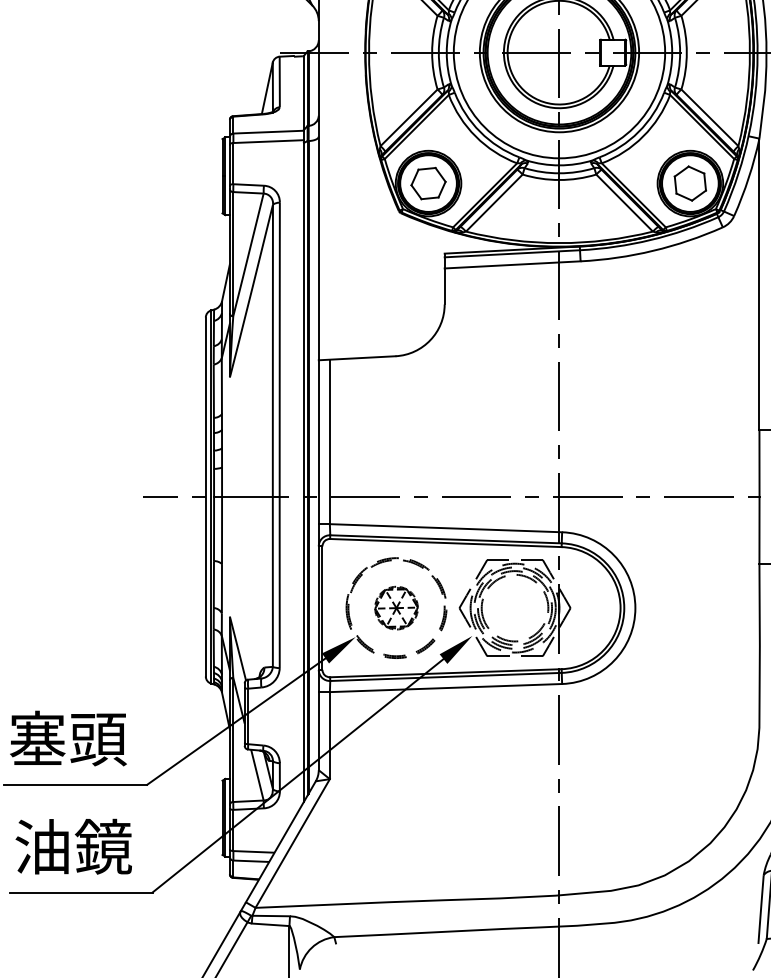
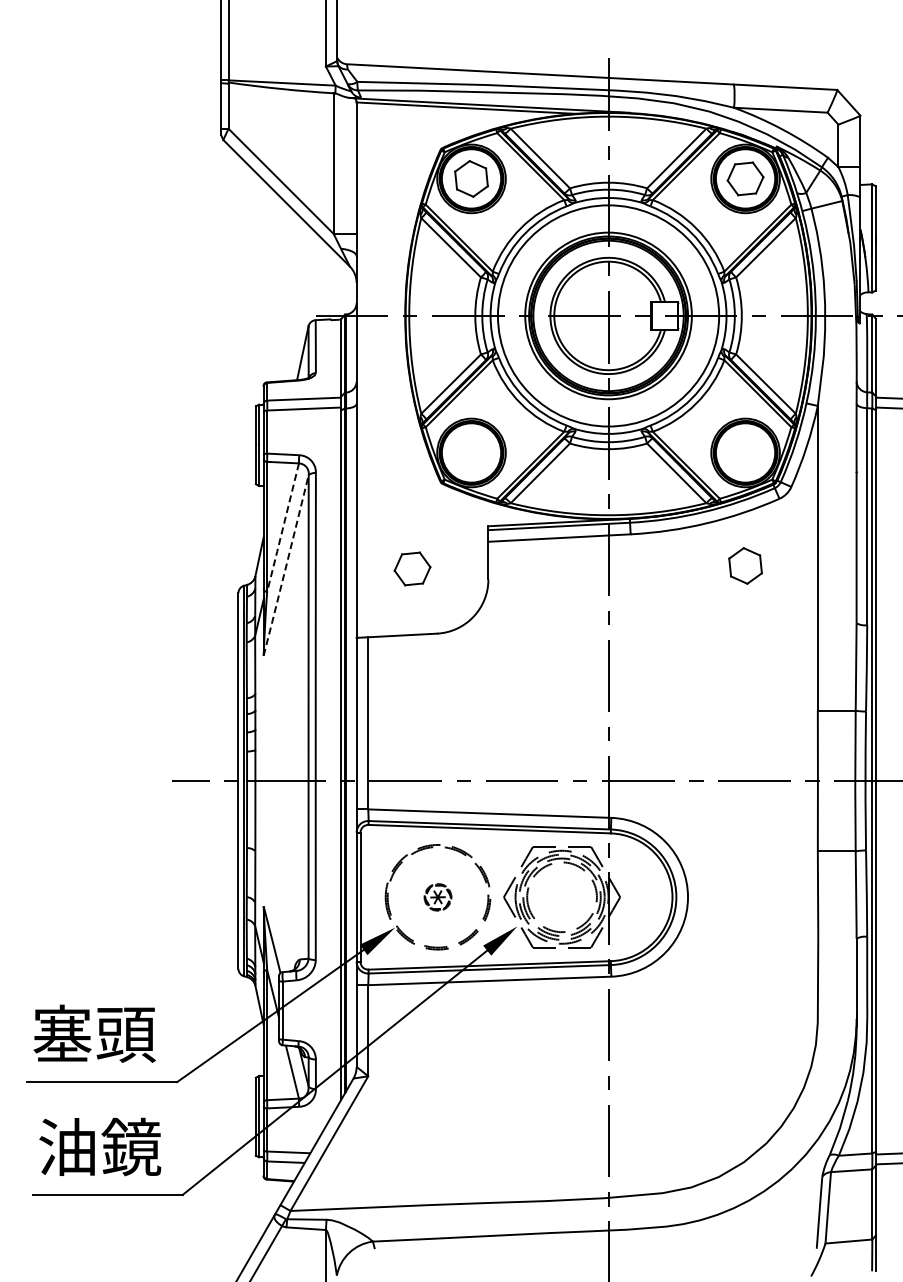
part: (428, 183) -> (412, 568), moved
part: (690, 183) -> (745, 565), moved
line: (247, 255) -> (282, 528), solid -> dashed
line: (251, 290) -> (286, 564), solid -> dashed
part: (396, 608) -> (437, 897), size x0.6

